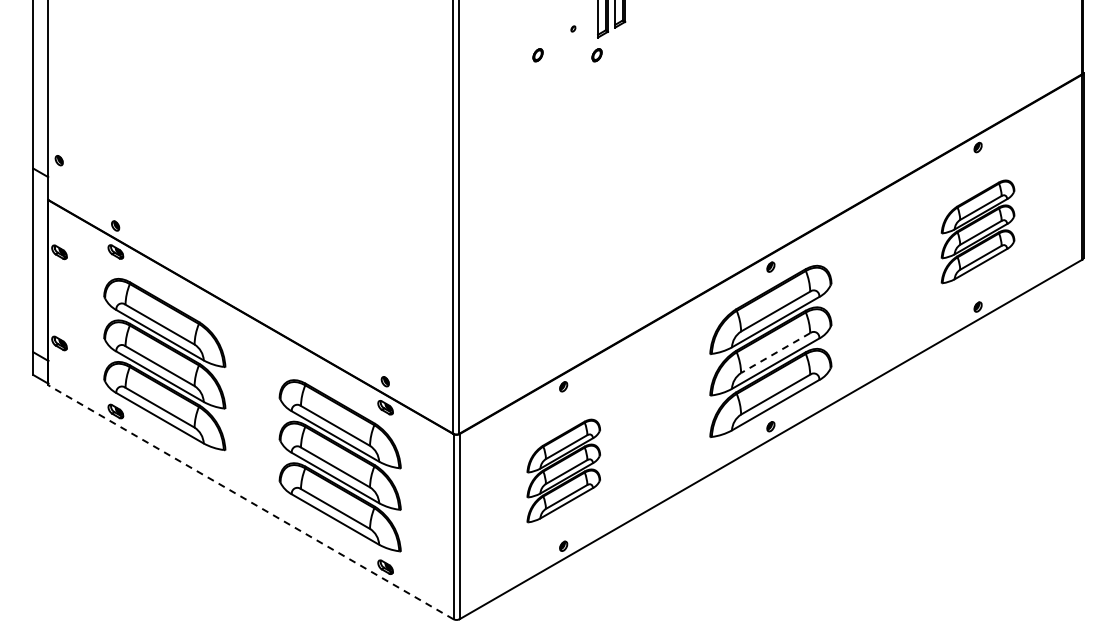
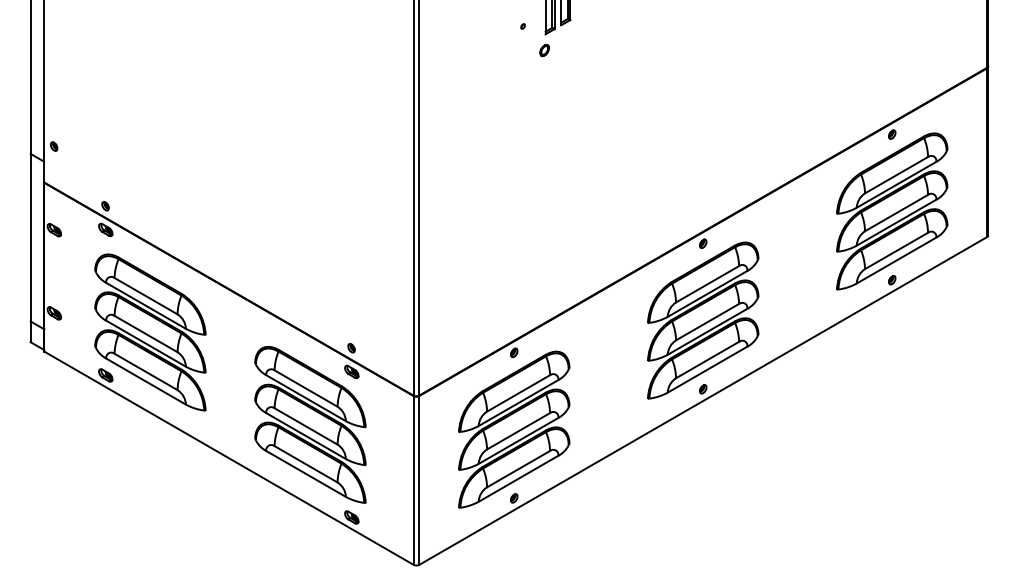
part: (537, 55) -> (490, 50), removed
part: (977, 231) -> (891, 211), size x1.67
line: (775, 353) -> (707, 322), dashed -> solid
part: (563, 470) -> (514, 429), size x1.67
line: (250, 502) -> (228, 458), dashed -> solid

